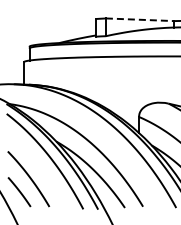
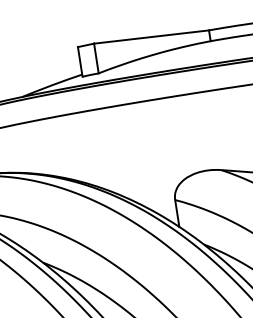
line: (140, 19) -> (152, 36), dashed -> solid

